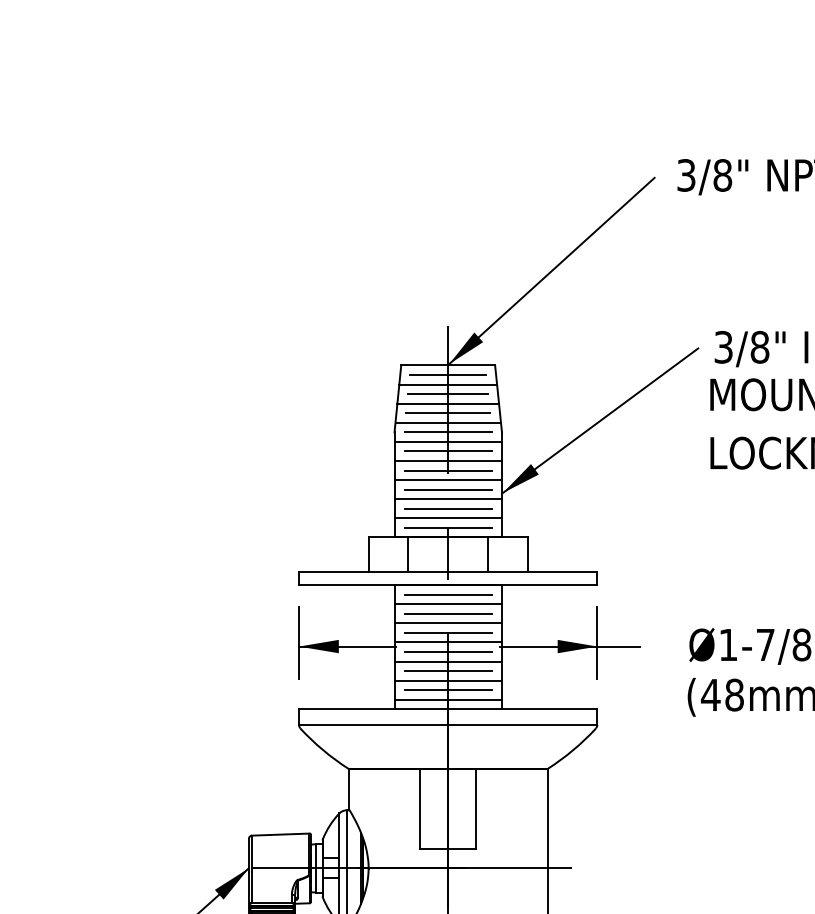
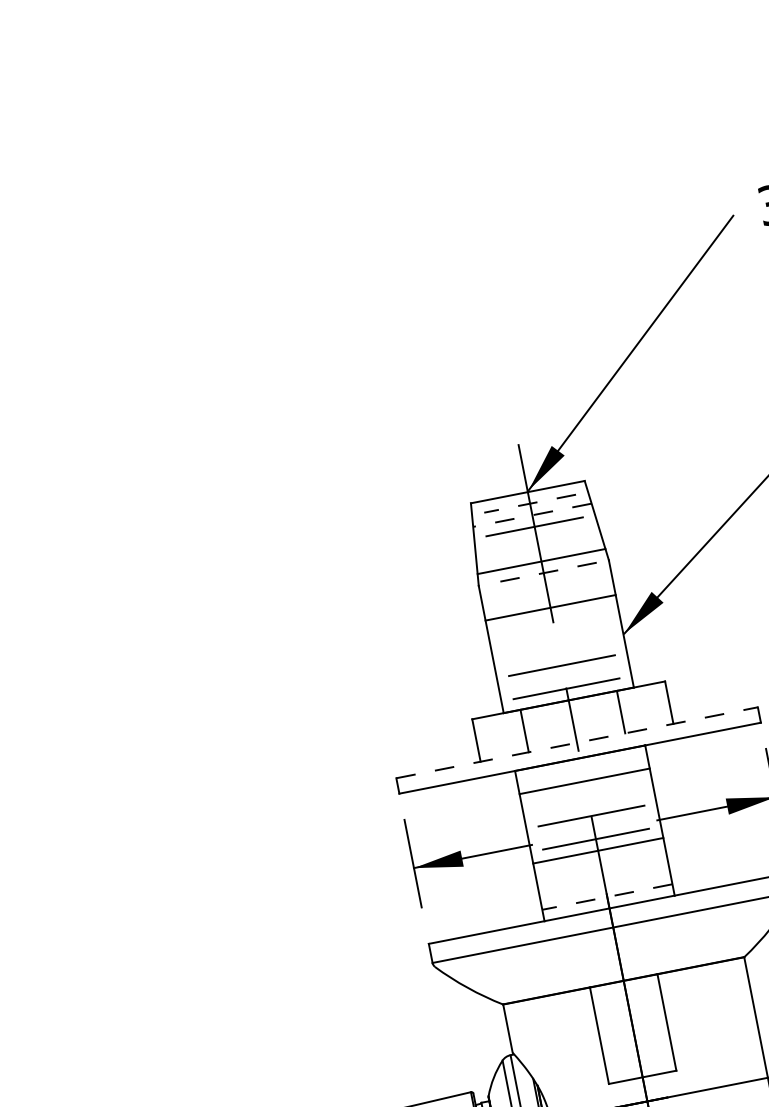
line: (448, 375) -> (530, 504), solid -> dashed
line: (448, 384) -> (532, 515), solid -> dashed
line: (447, 403) -> (536, 538), removed
line: (447, 413) -> (538, 550), removed
line: (448, 432) -> (544, 573), solid -> dashed
line: (447, 441) -> (545, 584), removed
line: (447, 451) -> (547, 596), removed
line: (447, 470) -> (551, 619), removed
line: (447, 480) -> (554, 631), removed
line: (448, 489) -> (557, 642), removed
line: (447, 499) -> (558, 654), removed
line: (447, 518) -> (563, 677), removed
line: (448, 572) -> (577, 742), solid -> dashed
line: (448, 594) -> (582, 769), removed
line: (448, 613) -> (587, 792), removed
line: (447, 623) -> (588, 804), removed
line: (447, 642) -> (592, 827), removed
line: (447, 671) -> (599, 863), removed
line: (447, 680) -> (601, 873), removed
line: (447, 690) -> (604, 886), removed
line: (448, 699) -> (607, 896), solid -> dashed

